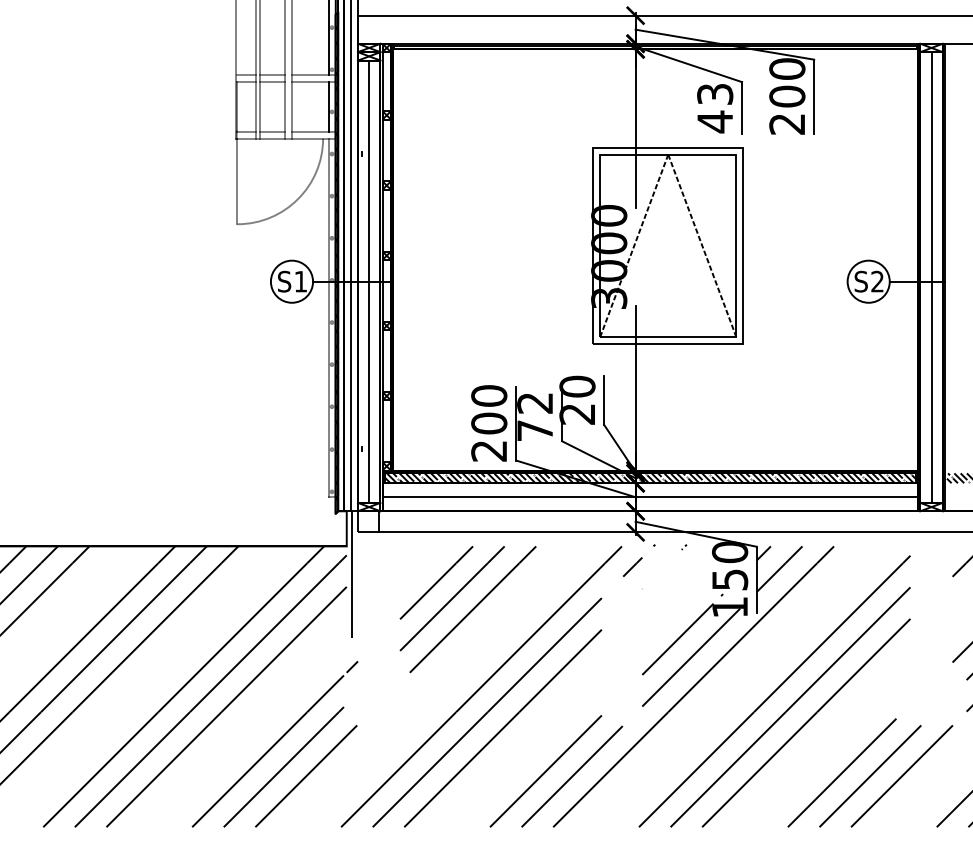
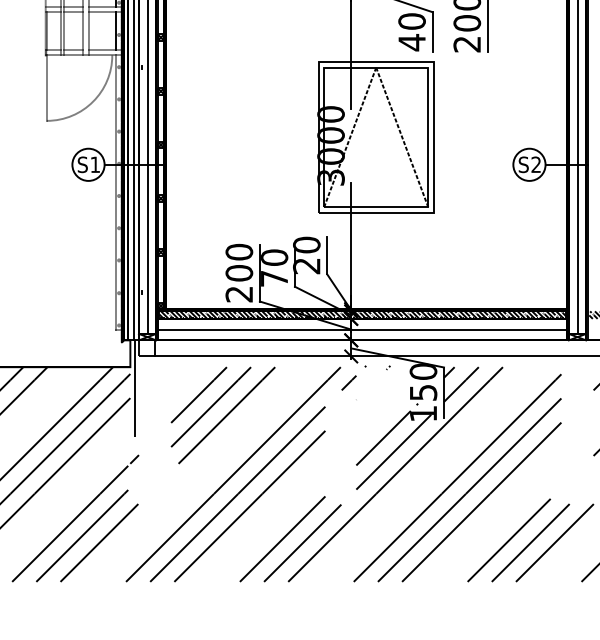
text: (715, 94) -> (412, 21), 43 -> 40
text: (535, 402) -> (274, 257), 72 -> 70

